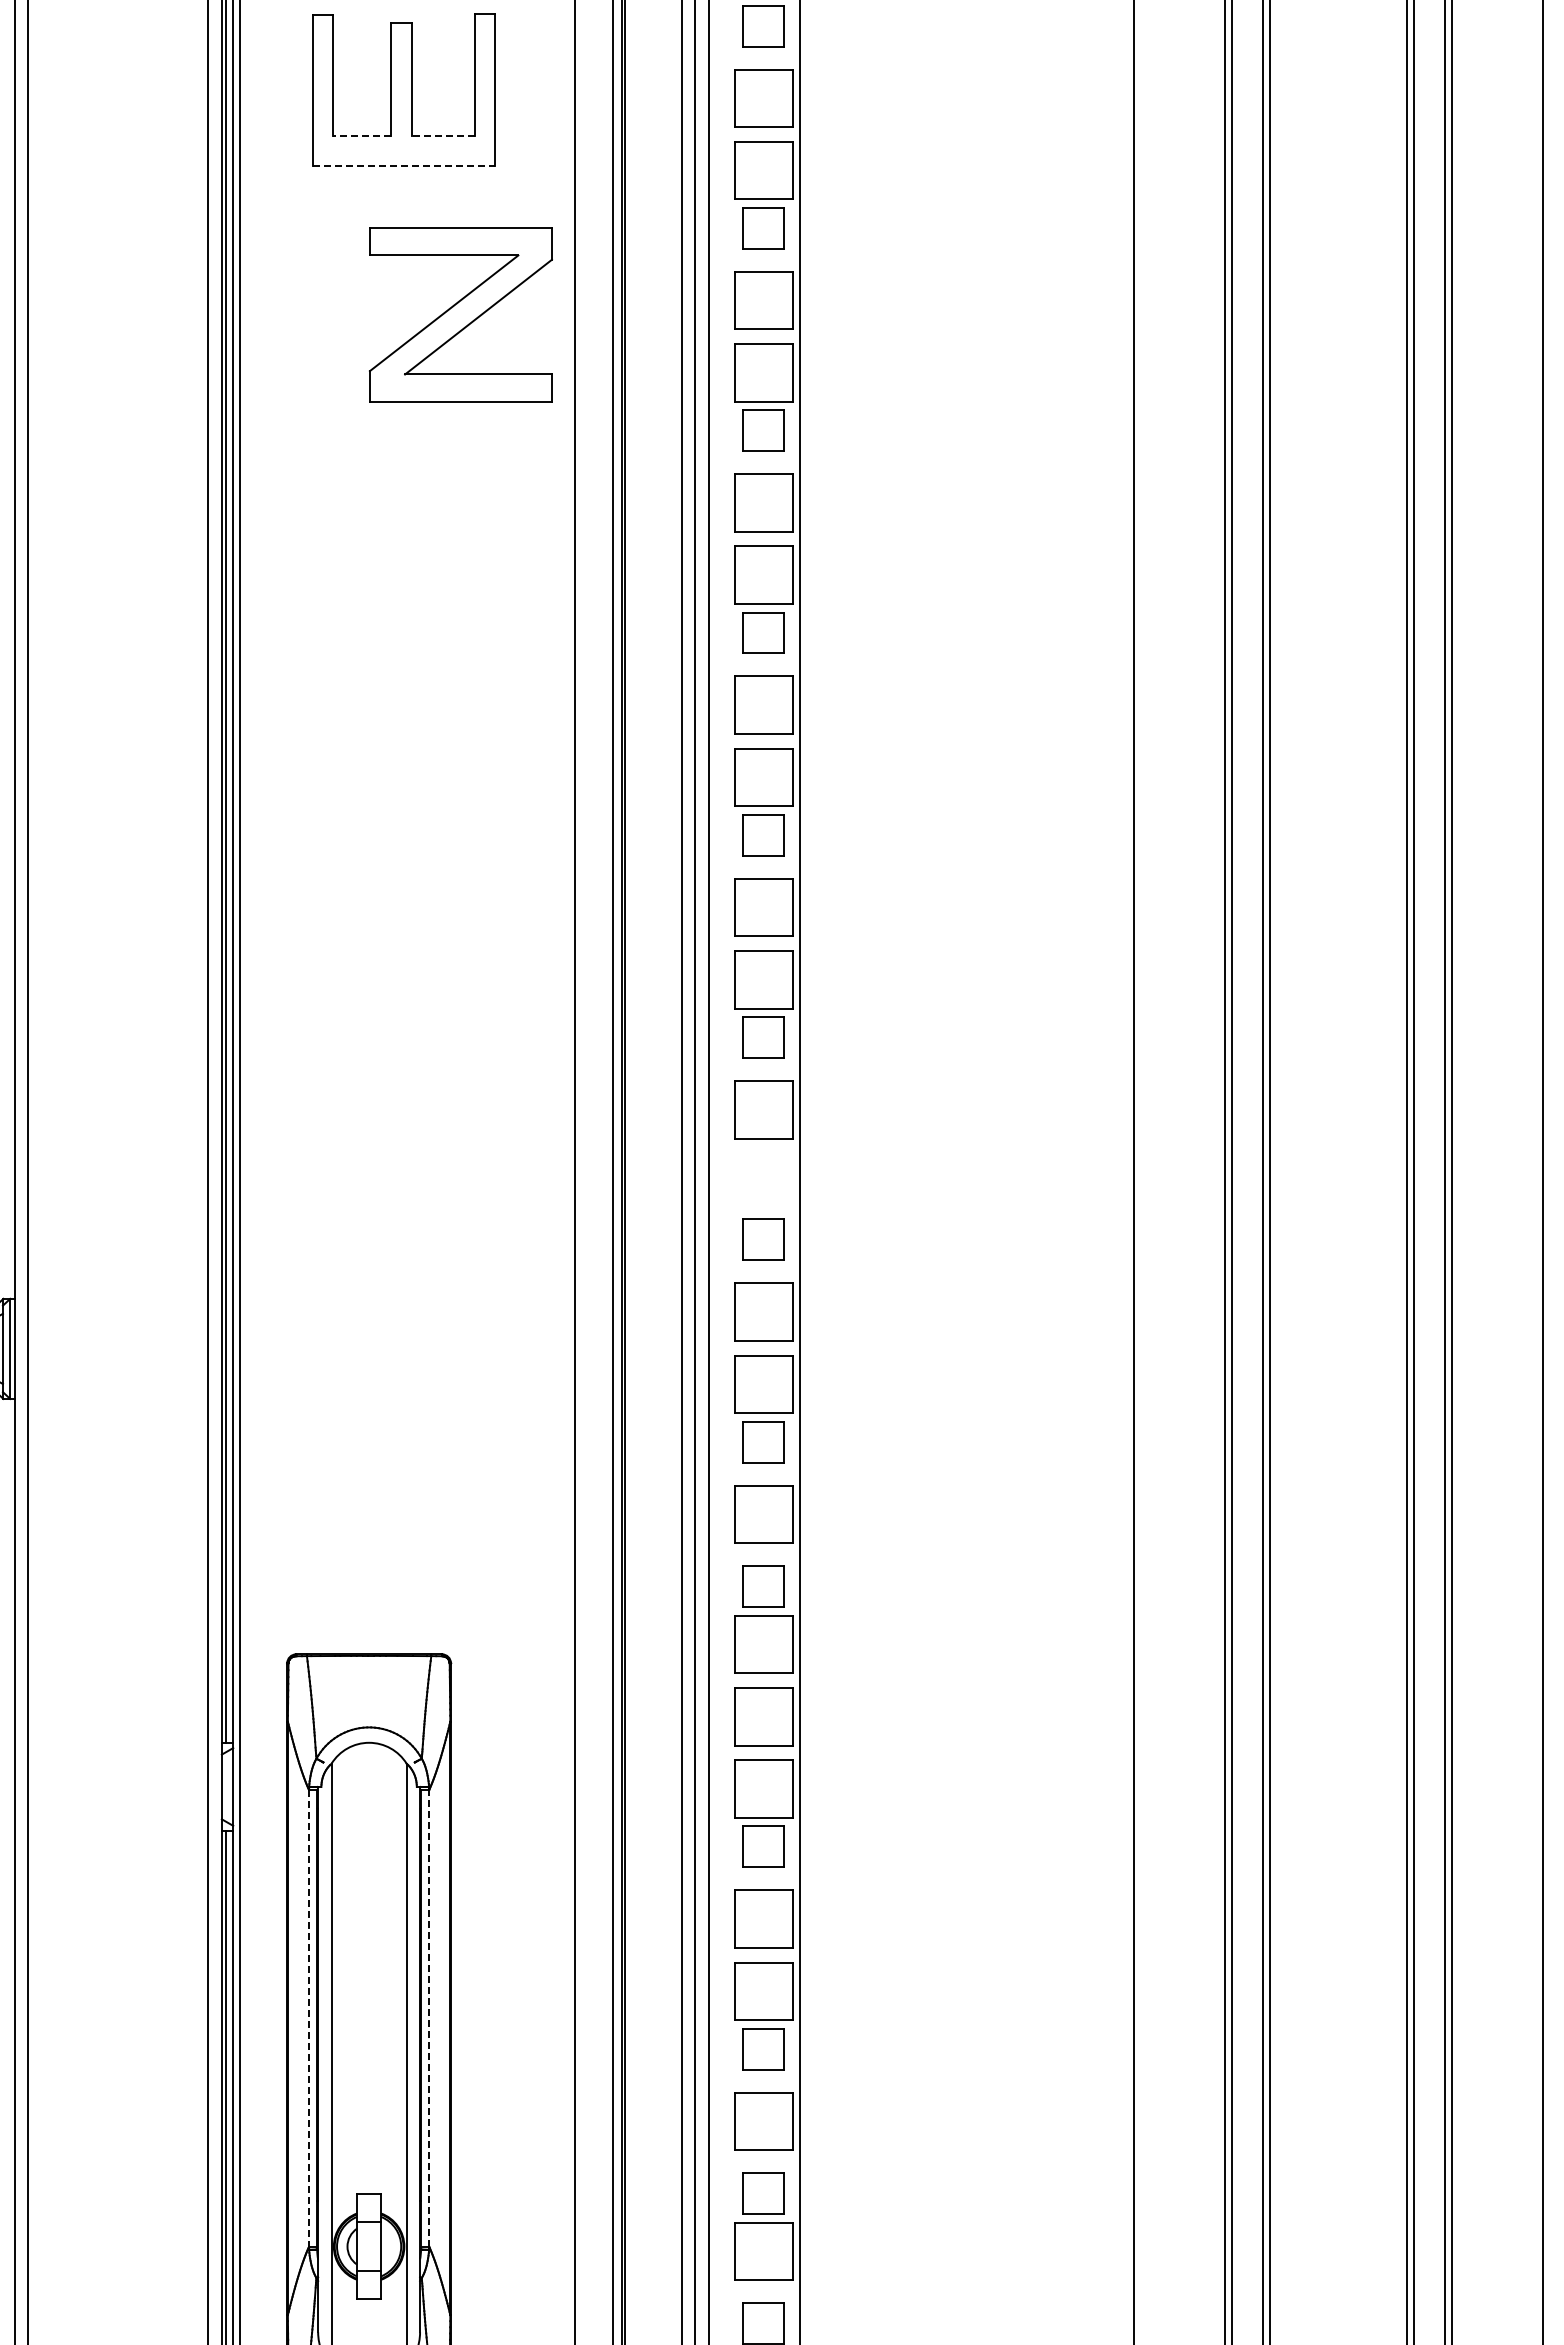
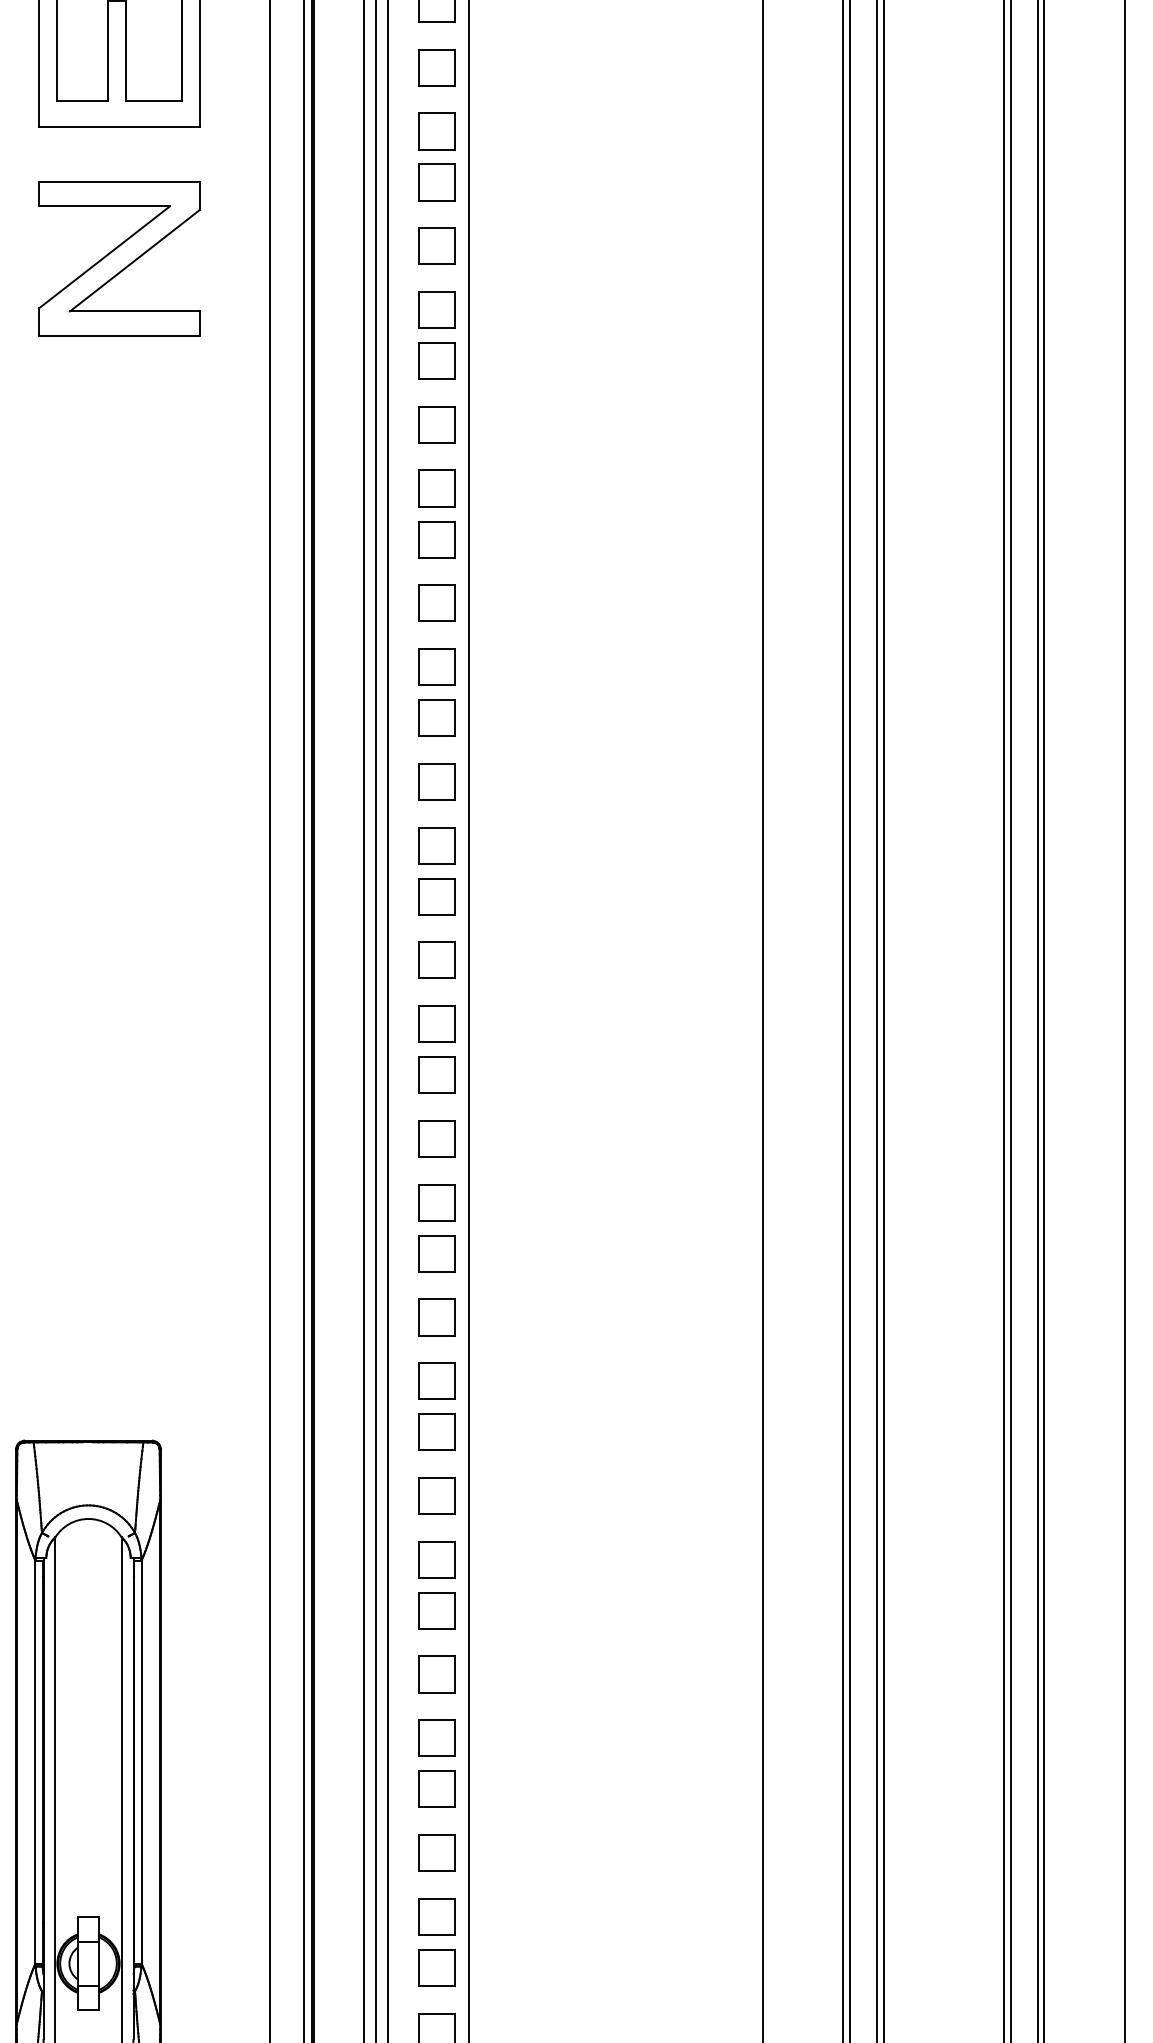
part: (763, 98) -> (436, 67), size x0.71
line: (362, 136) -> (82, 101), dashed -> solid
line: (442, 136) -> (153, 101), dashed -> solid
line: (404, 165) -> (119, 127), dashed -> solid
part: (763, 170) -> (436, 131), size x0.71
part: (763, 300) -> (436, 246), size x0.71
part: (460, 314) -> (118, 258), moved
part: (763, 372) -> (436, 309), size x0.71
part: (763, 502) -> (436, 424), size x0.71
part: (763, 575) -> (436, 488), size x0.71
part: (763, 705) -> (436, 603), size x0.71
part: (763, 777) -> (436, 667), size x0.71
part: (763, 907) -> (436, 781), size x0.71
part: (763, 979) -> (436, 845), size x0.71
part: (763, 1109) -> (436, 960), size x0.71
part: (763, 1182) -> (436, 1024), added
part: (763, 1312) -> (436, 1139), size x0.71
part: (763, 1384) -> (436, 1202), size x0.71
part: (763, 1514) -> (436, 1317), size x0.71
part: (763, 1644) -> (436, 1432), size x0.71
part: (763, 1716) -> (436, 1495), size x0.71
part: (763, 1789) -> (436, 1560), size x0.71
part: (763, 1919) -> (436, 1674), size x0.71
part: (763, 1991) -> (436, 1738), size x0.71
line: (429, 2017) -> (141, 1761), dashed -> solid
line: (309, 2018) -> (35, 1762), dashed -> solid
part: (763, 2121) -> (436, 1853), size x0.71
part: (763, 2251) -> (436, 1967), size x0.71

